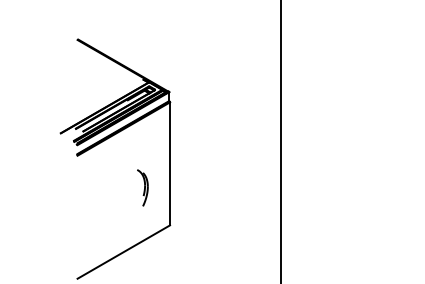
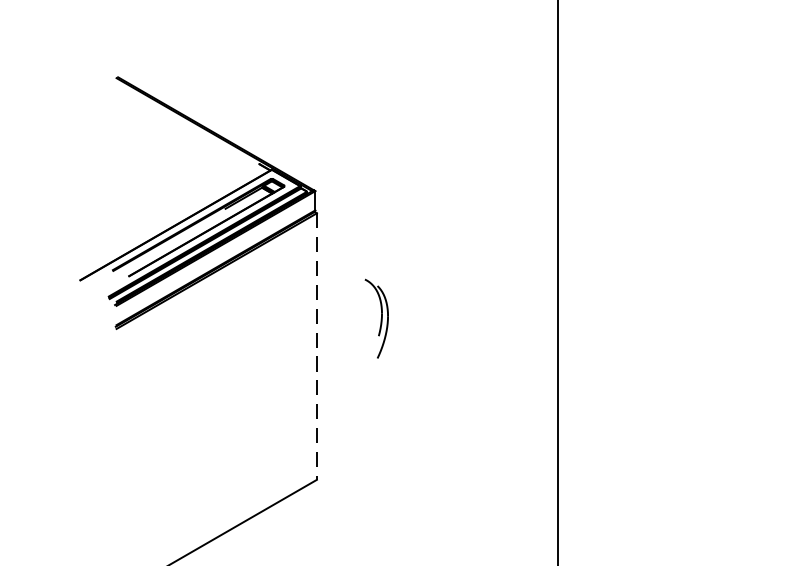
line: (170, 163) -> (317, 345), solid -> dashed
part: (142, 187) -> (376, 317), moved

